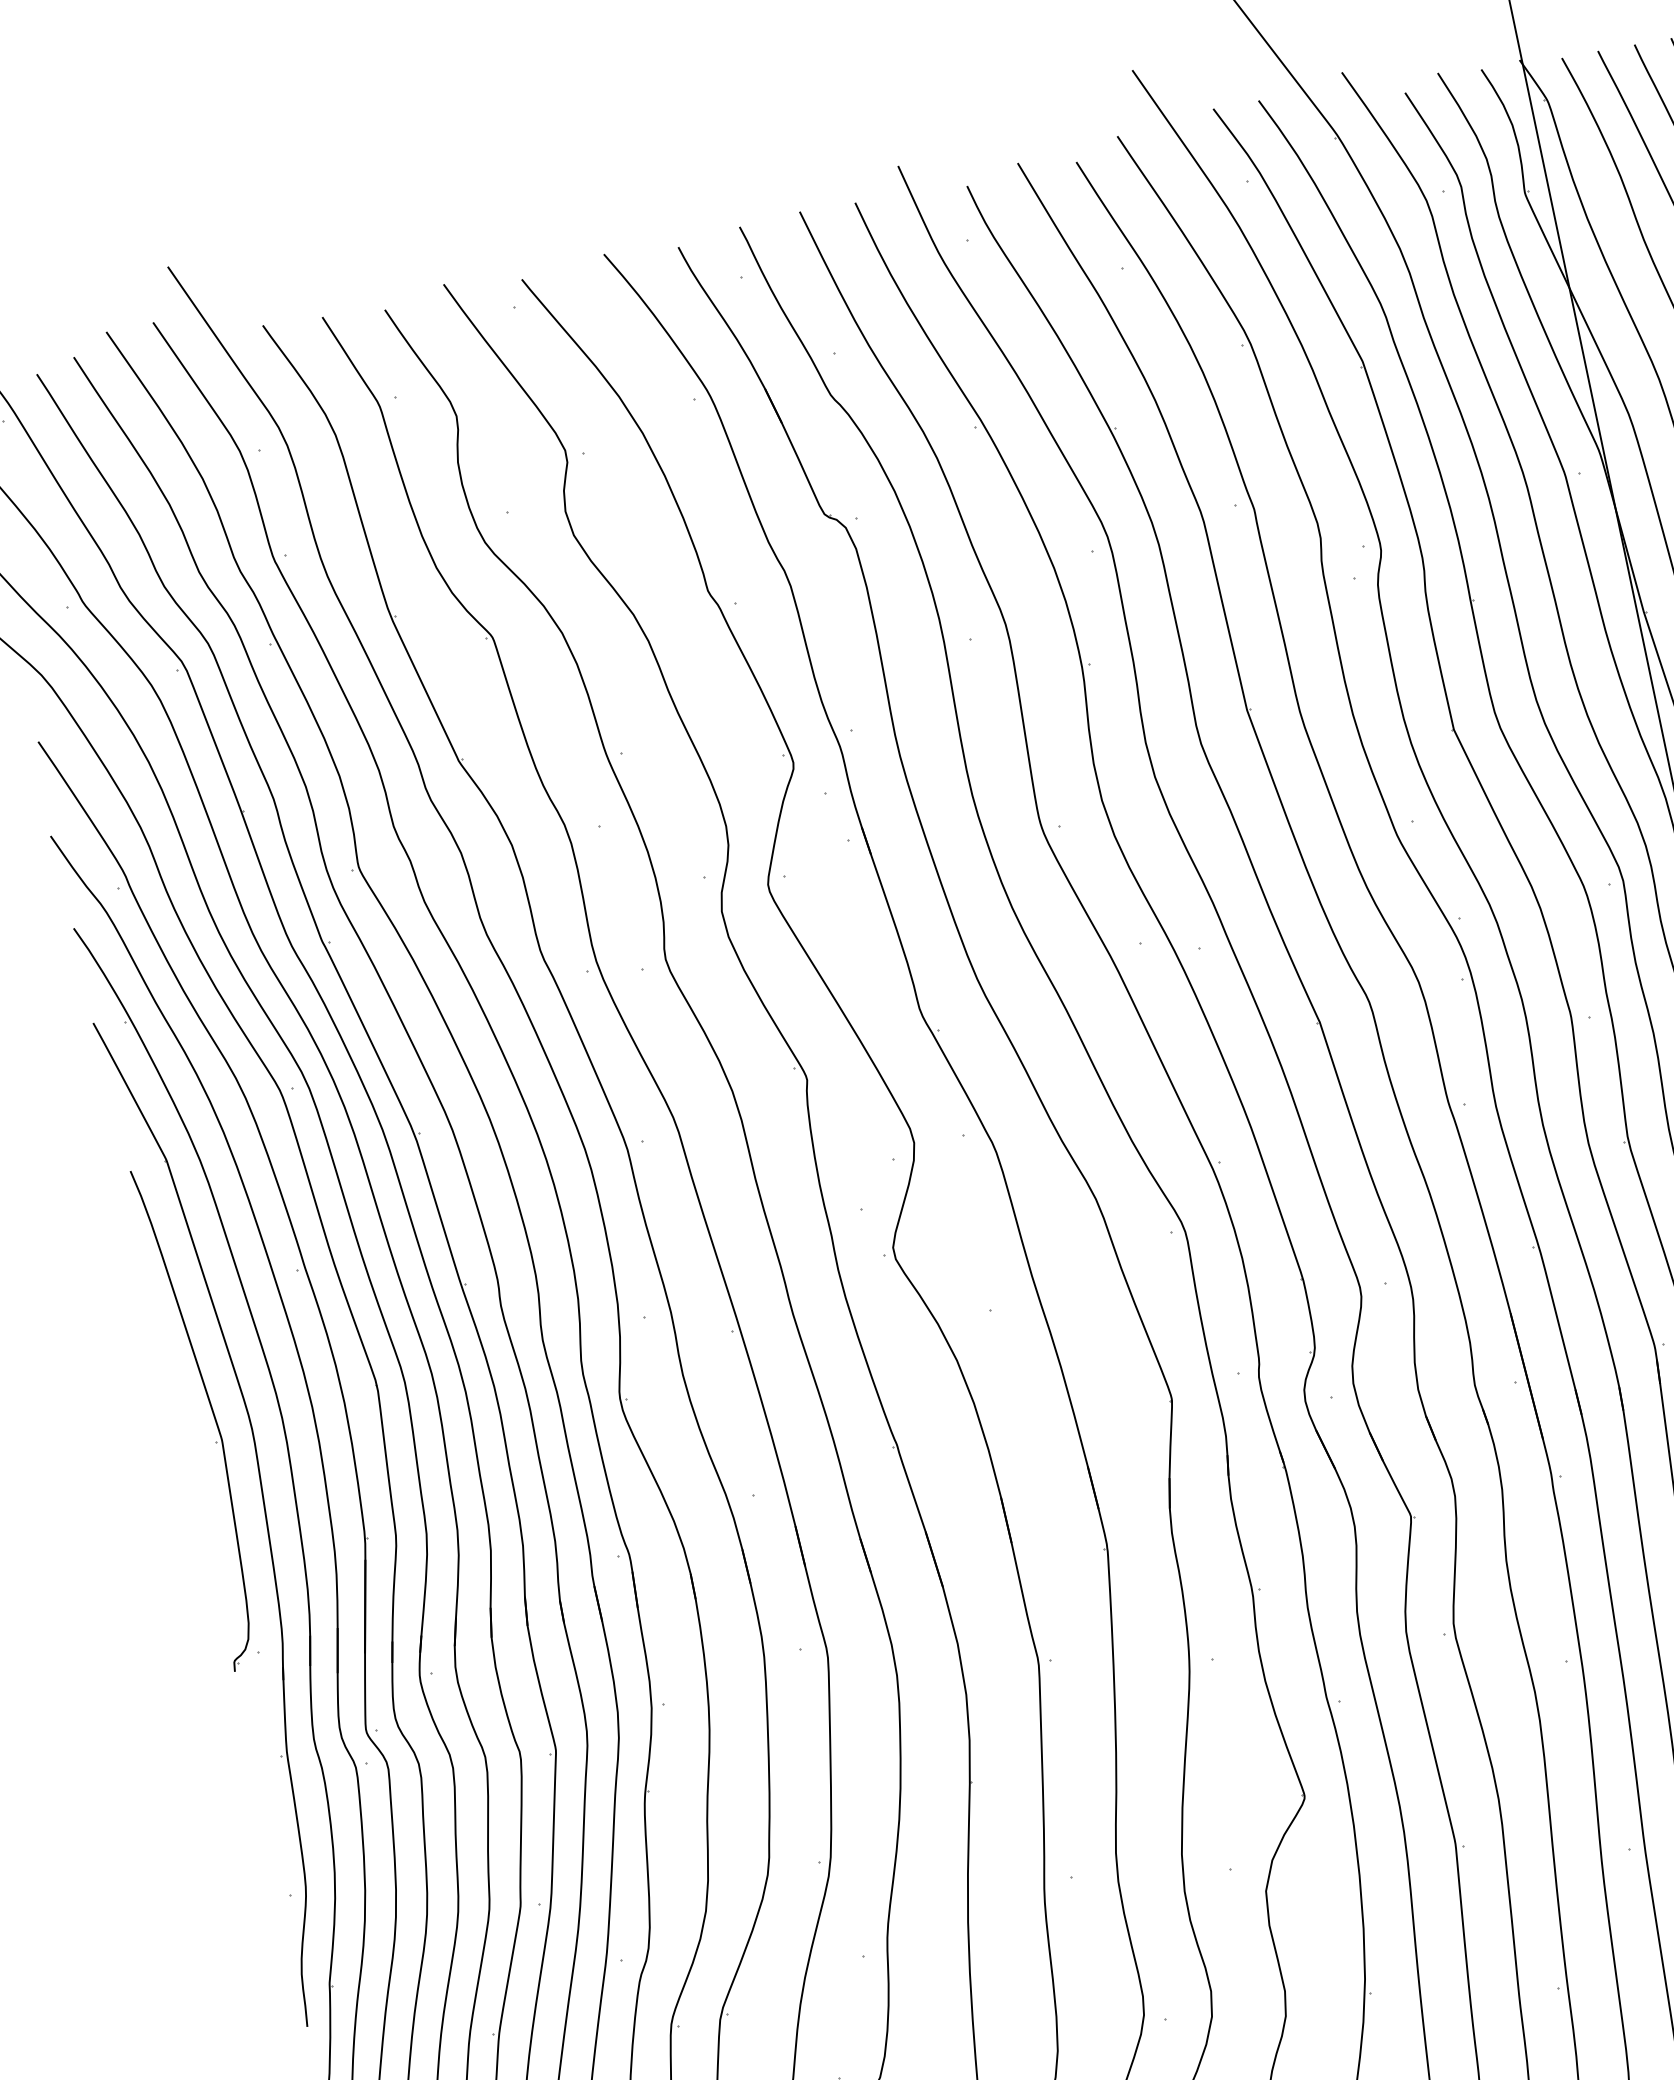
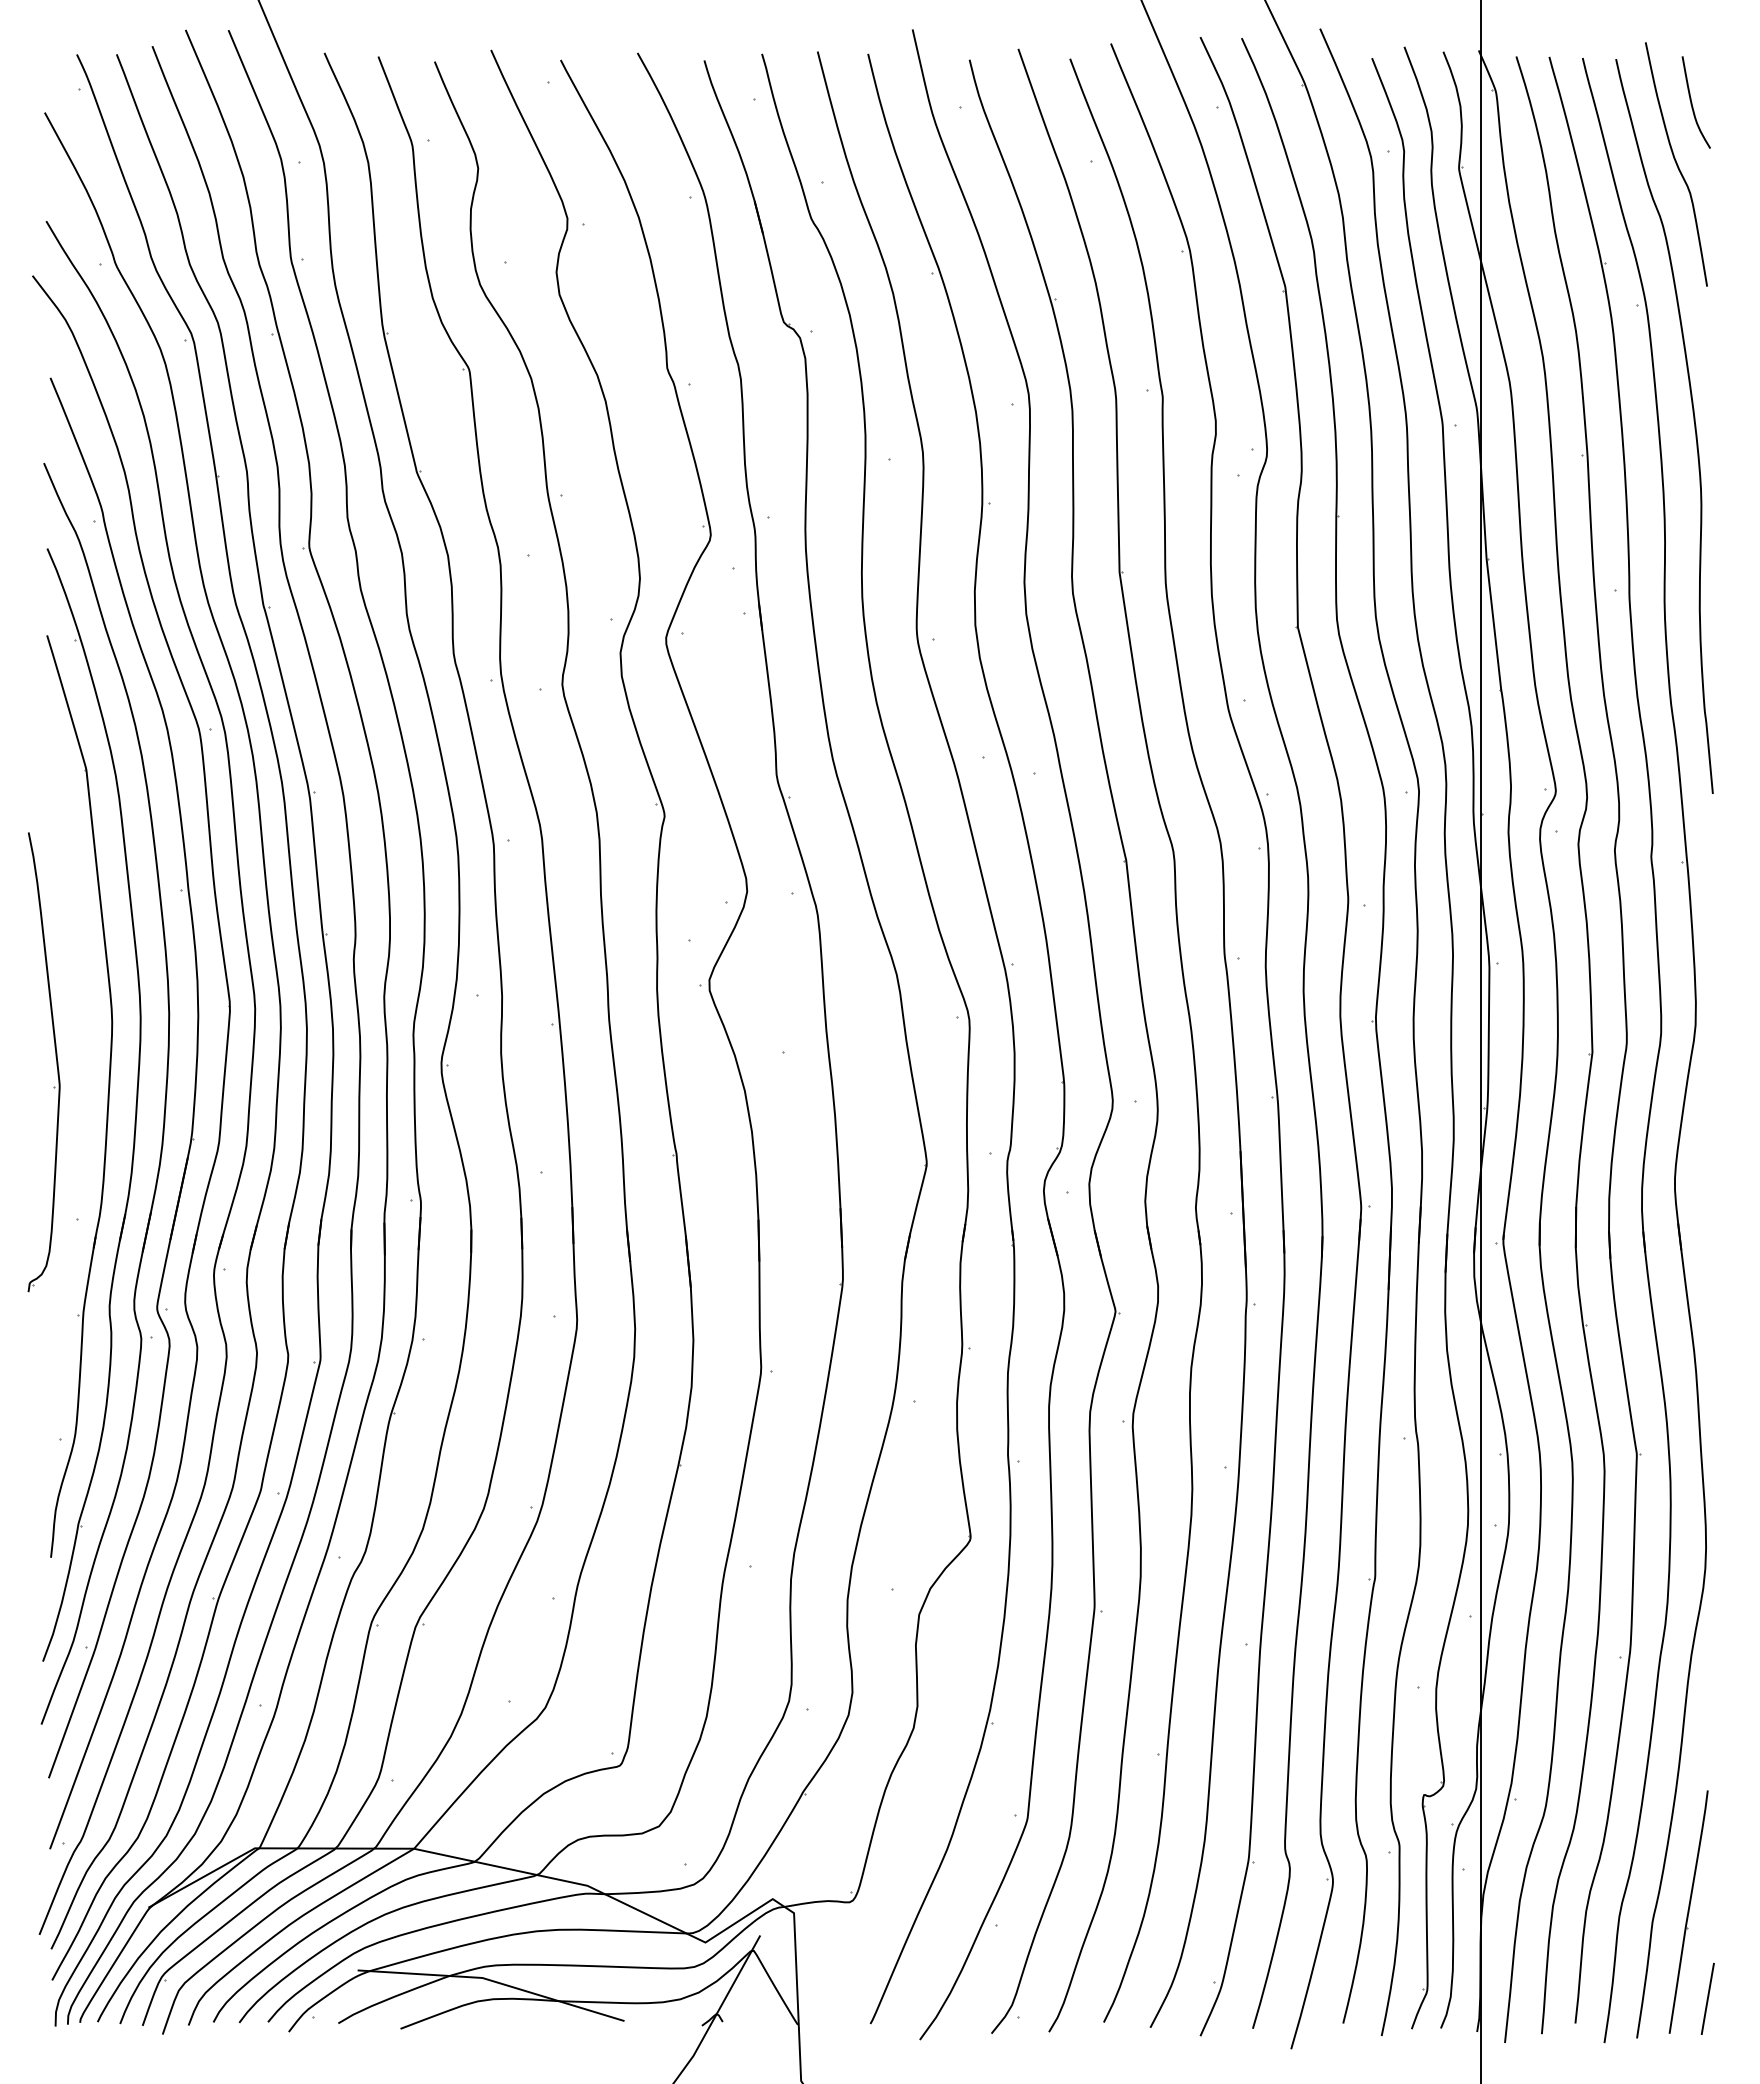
part: (210, 1410) -> (55, 1057), moved

